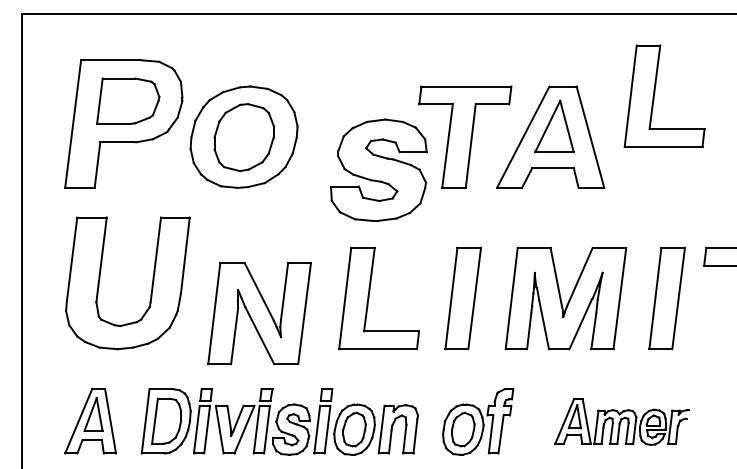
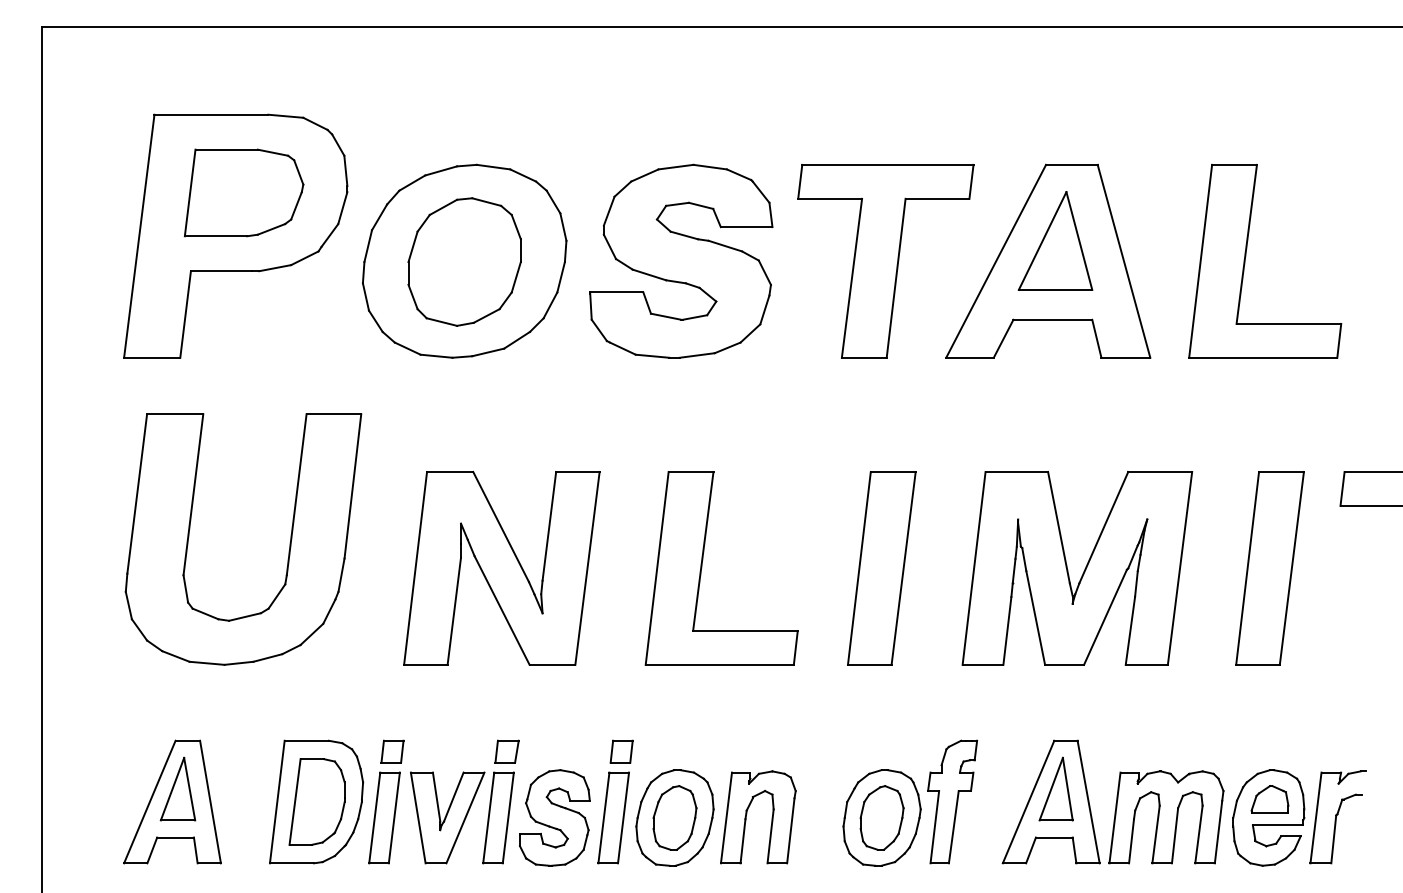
part: (655, 93) -> (1247, 256), moved
part: (378, 169) -> (680, 259), moved
part: (259, 313) -> (501, 568), moved
part: (621, 421) -> (1183, 802), size x1.43

